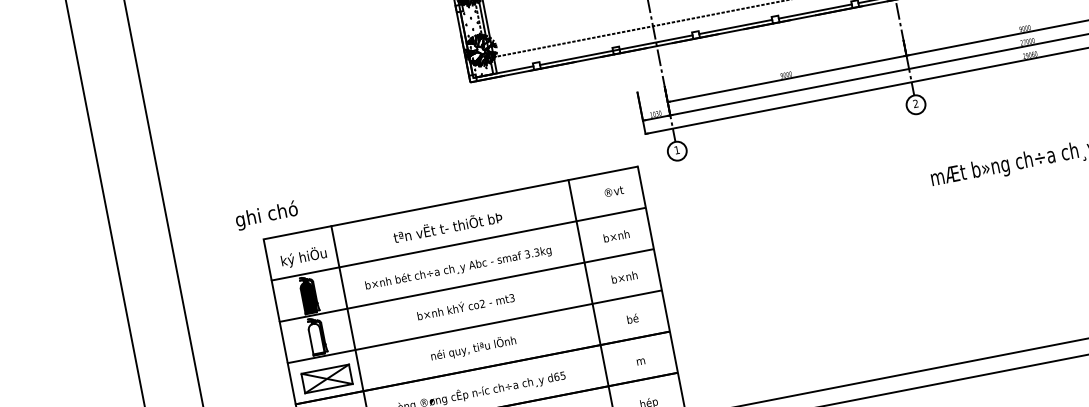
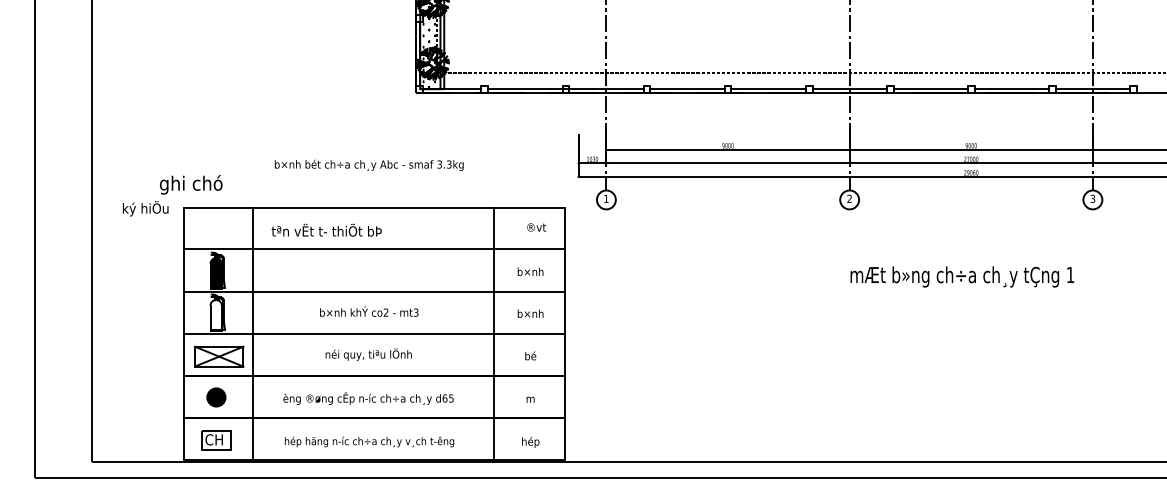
text: (447, 225) -> (326, 229), moved
text: (303, 256) -> (145, 208), moved
text: (457, 267) -> (368, 164), moved

